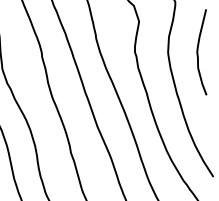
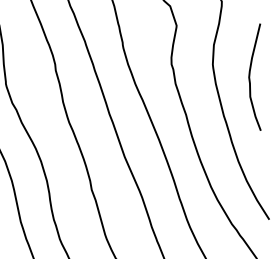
curve: (198, 51) -> (250, 76), moved

